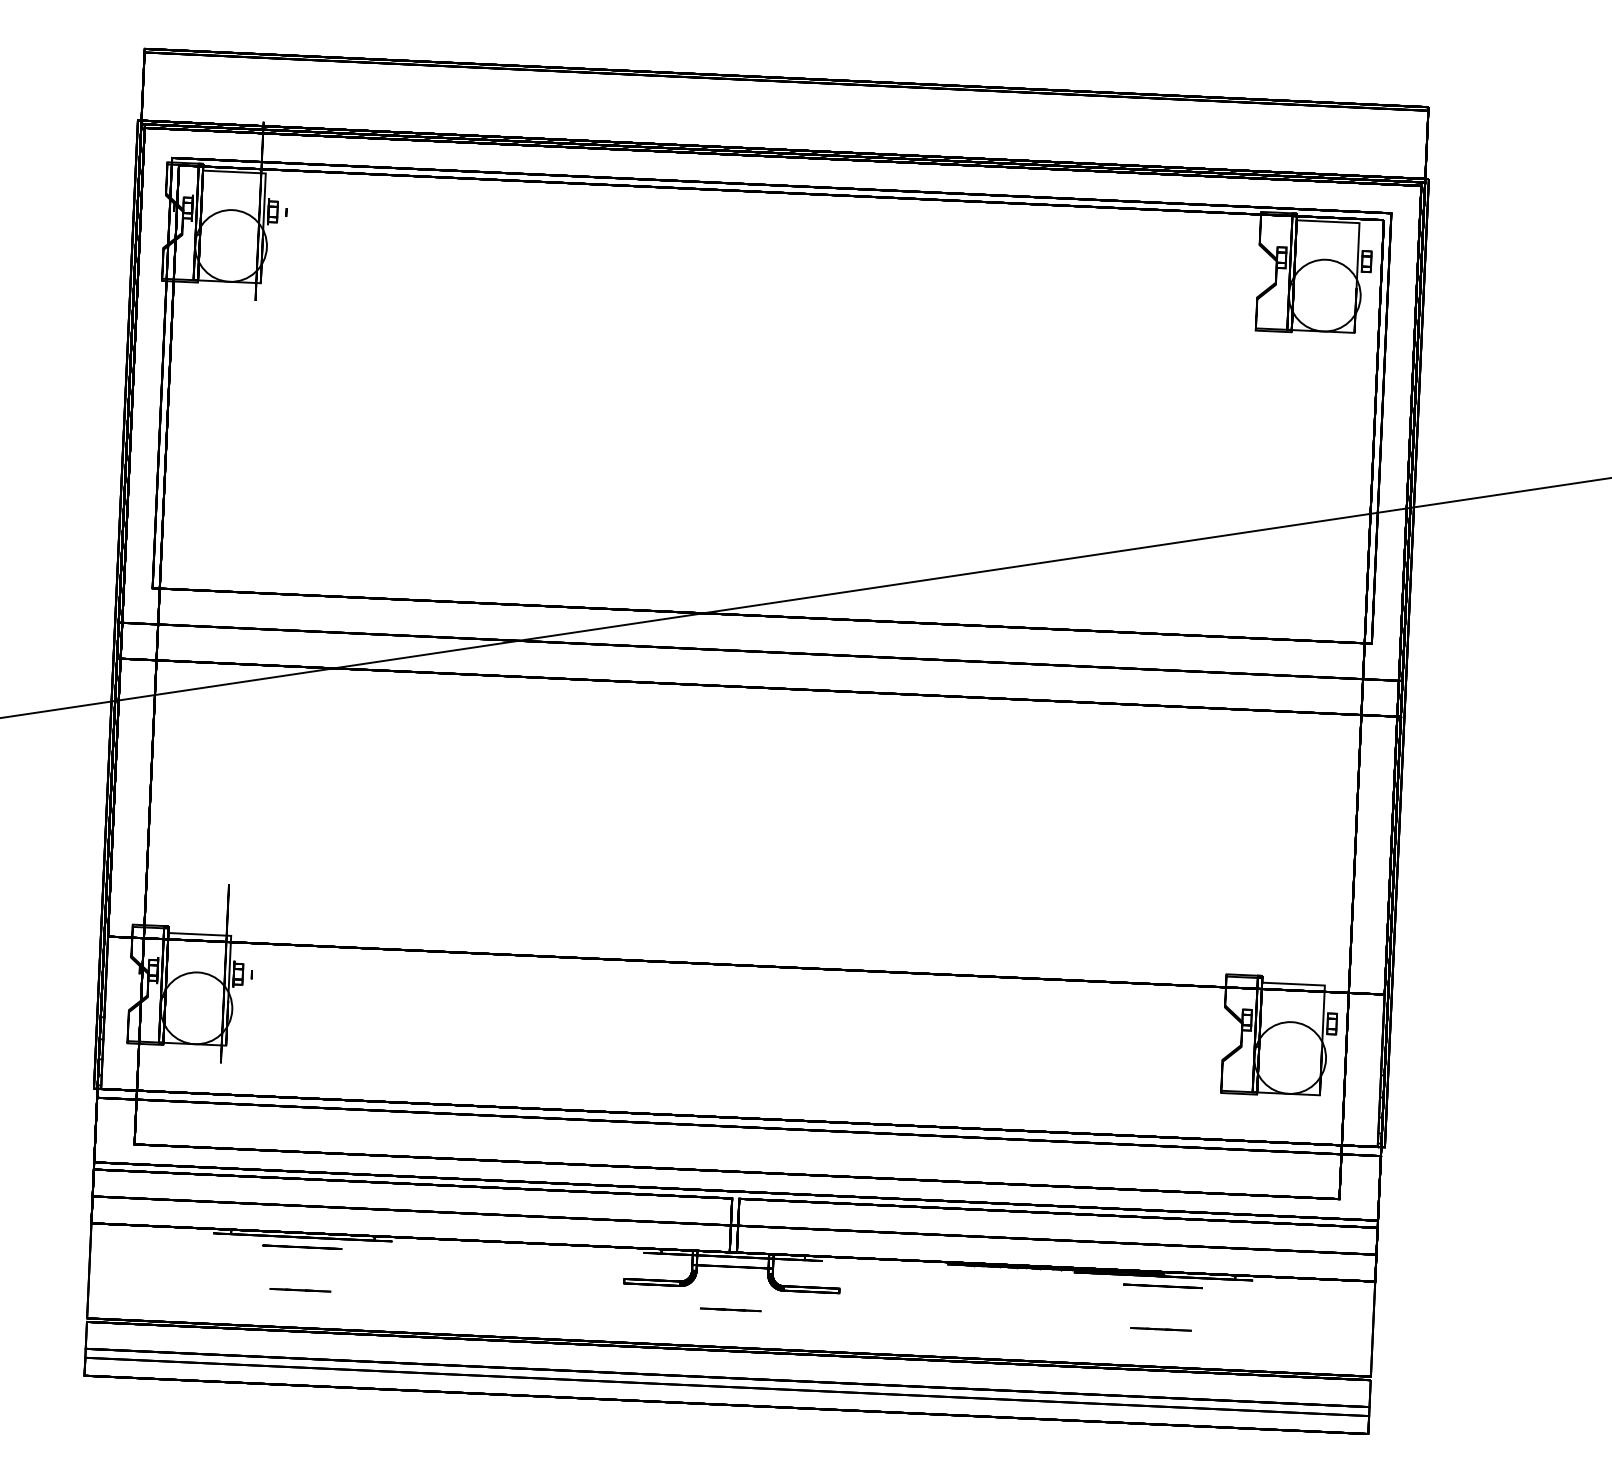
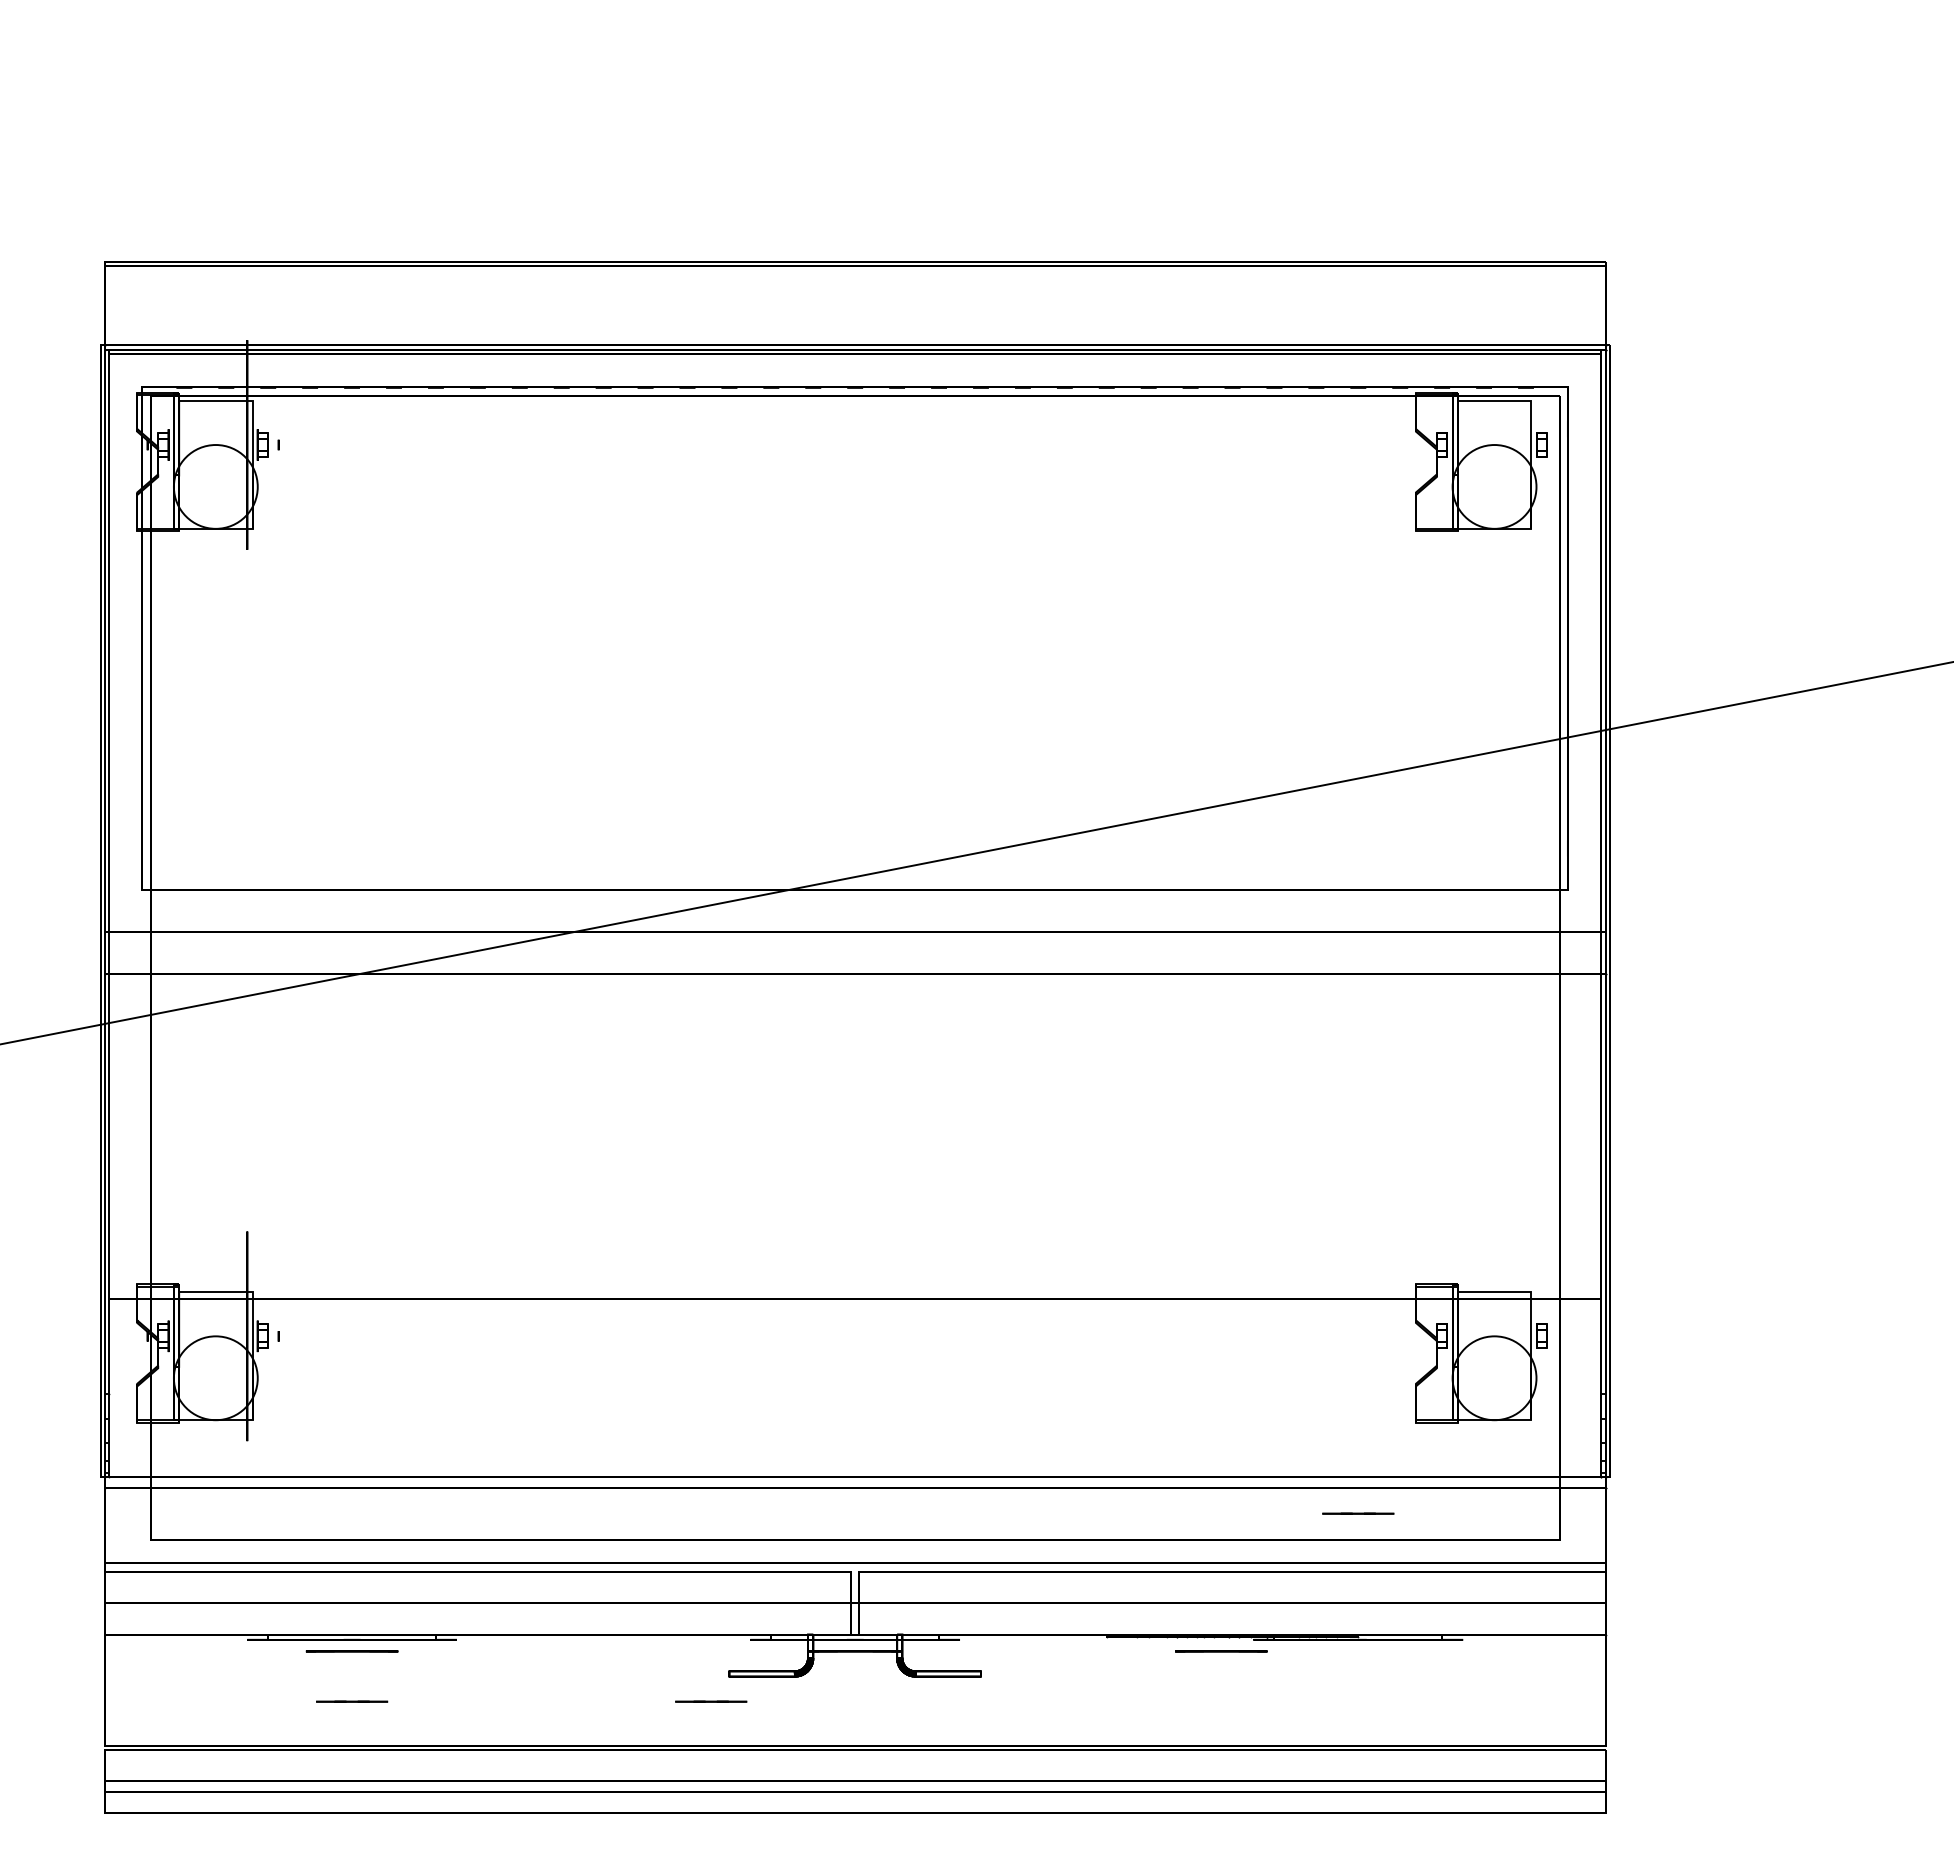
line: (1163, 1286) -> (1221, 1651), moved
line: (731, 1309) -> (711, 1701), moved
line: (1161, 1329) -> (1358, 1513), moved

